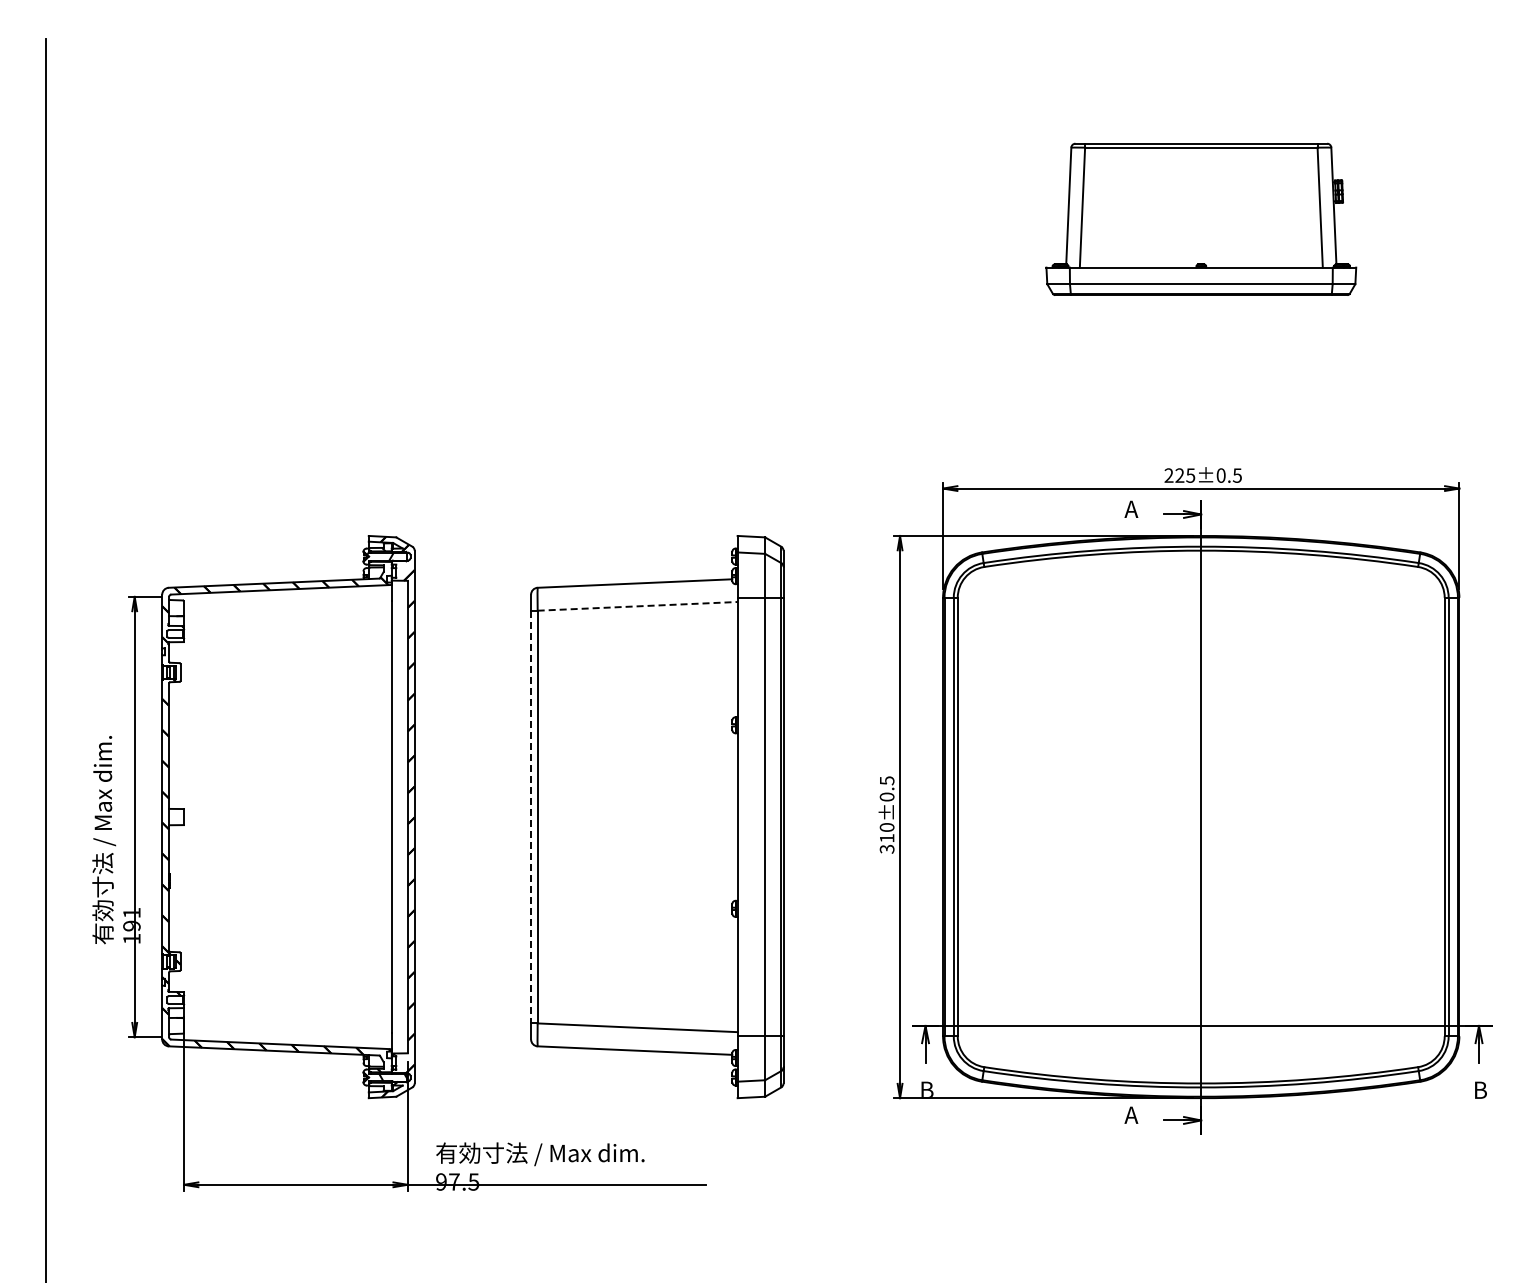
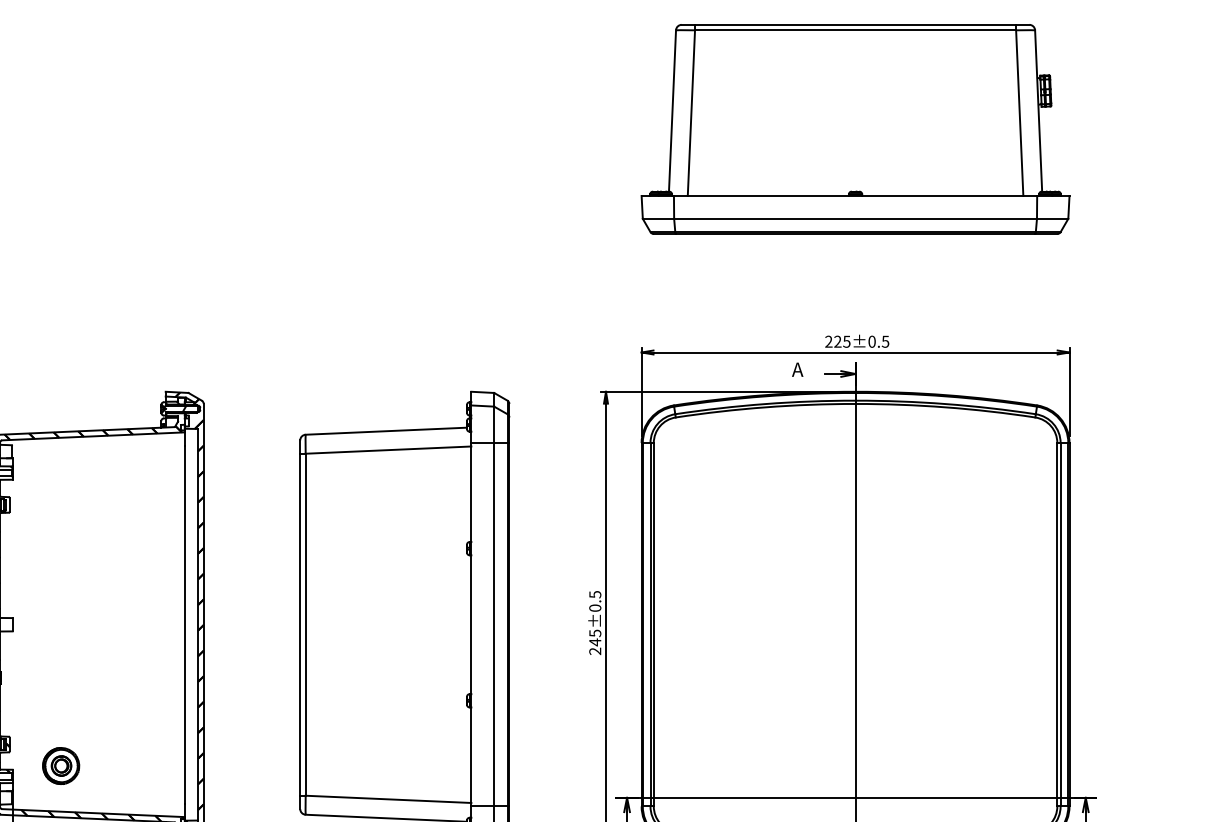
part: (1201, 219) -> (855, 129), size x1.67
line: (638, 606) -> (389, 450), dashed -> solid
line: (531, 817) -> (300, 625), dashed -> solid
text: (886, 838) -> (594, 642), 310±0.5 -> 245±0.5
part: (242, 987) -> (61, 765), added

